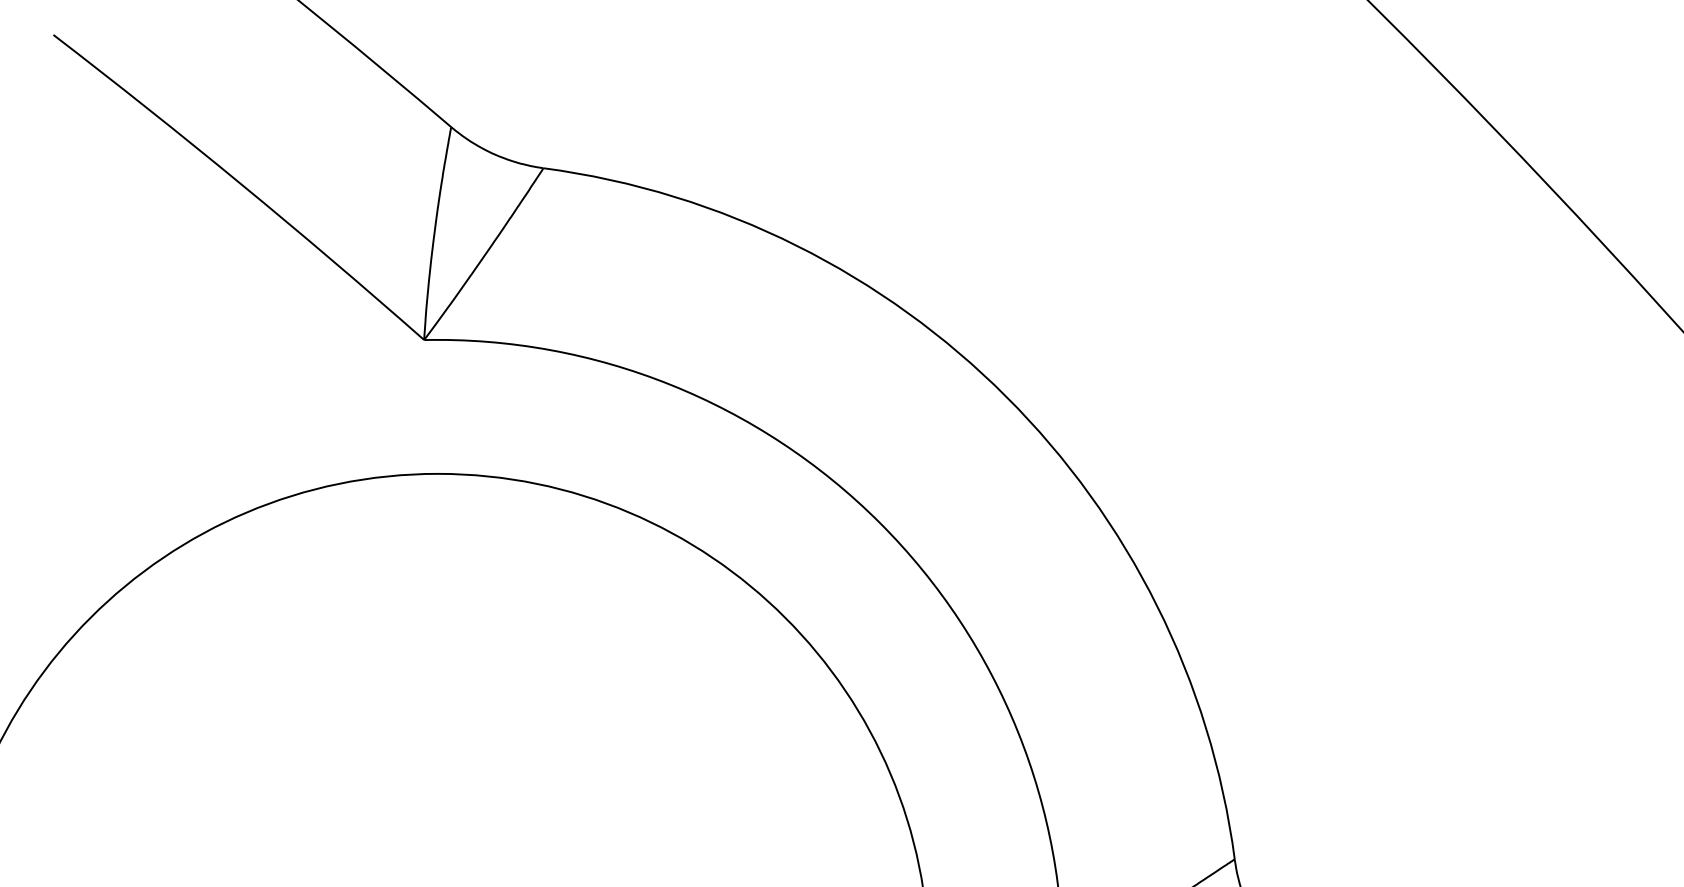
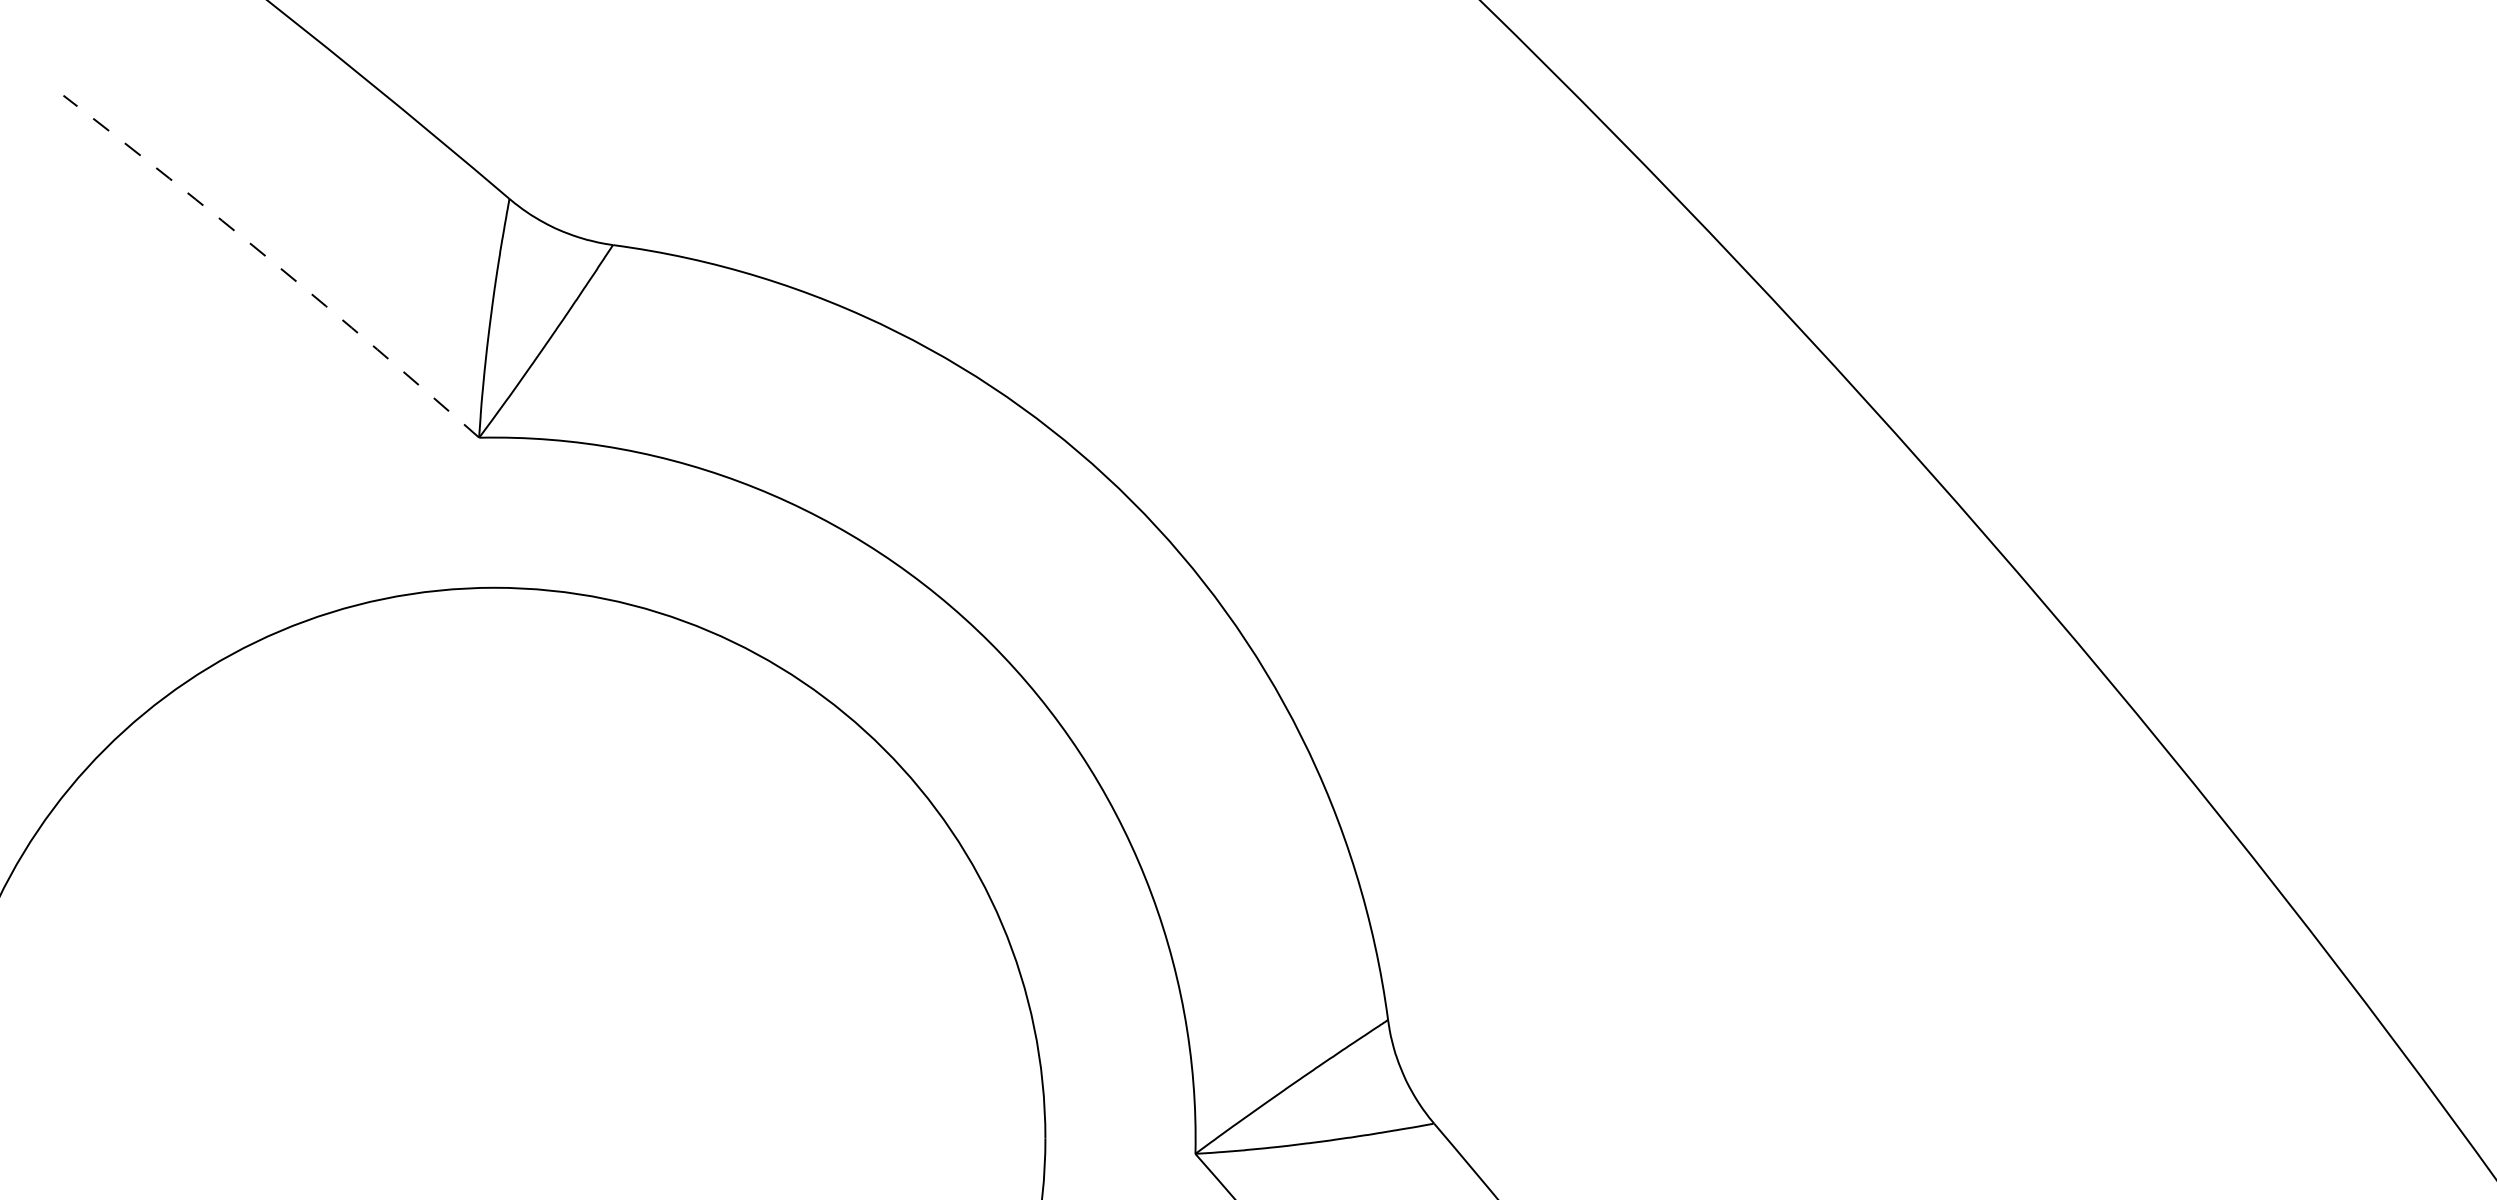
arc: (241, 184) -> (274, 263), solid -> dashed

